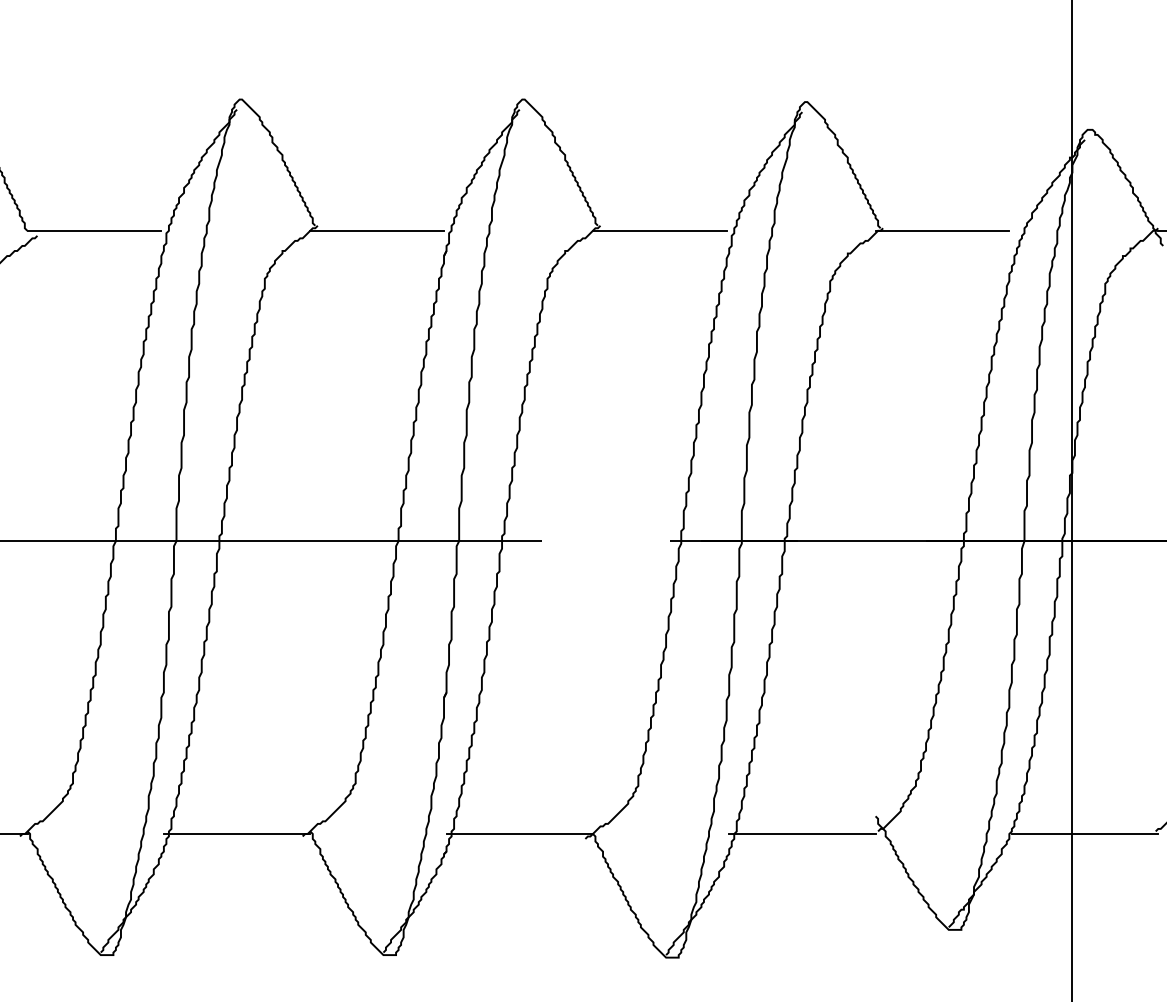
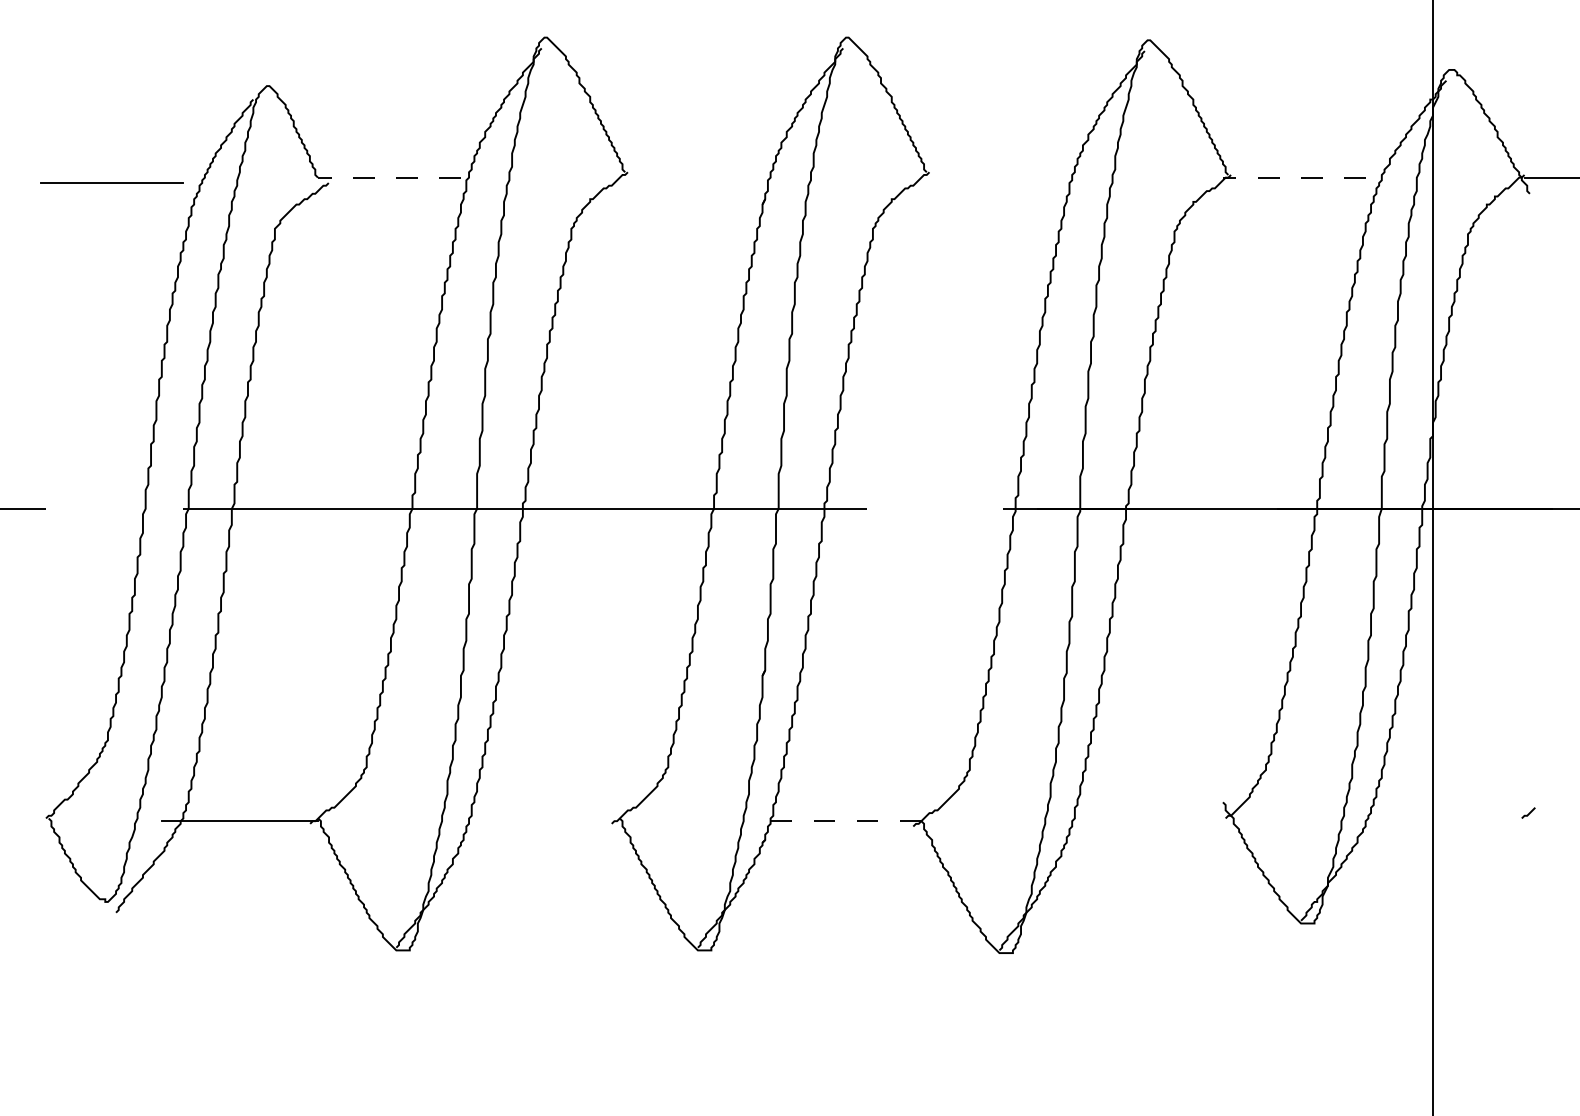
line: (94, 230) -> (389, 177), solid -> dashed
line: (376, 230) -> (690, 177), removed
line: (659, 230) -> (992, 177), removed
line: (941, 230) -> (1293, 177), solid -> dashed
line: (236, 834) -> (541, 821), removed
line: (518, 834) -> (842, 821), solid -> dashed
line: (802, 834) -> (1144, 821), removed
line: (1085, 834) -> (1446, 821), removed

